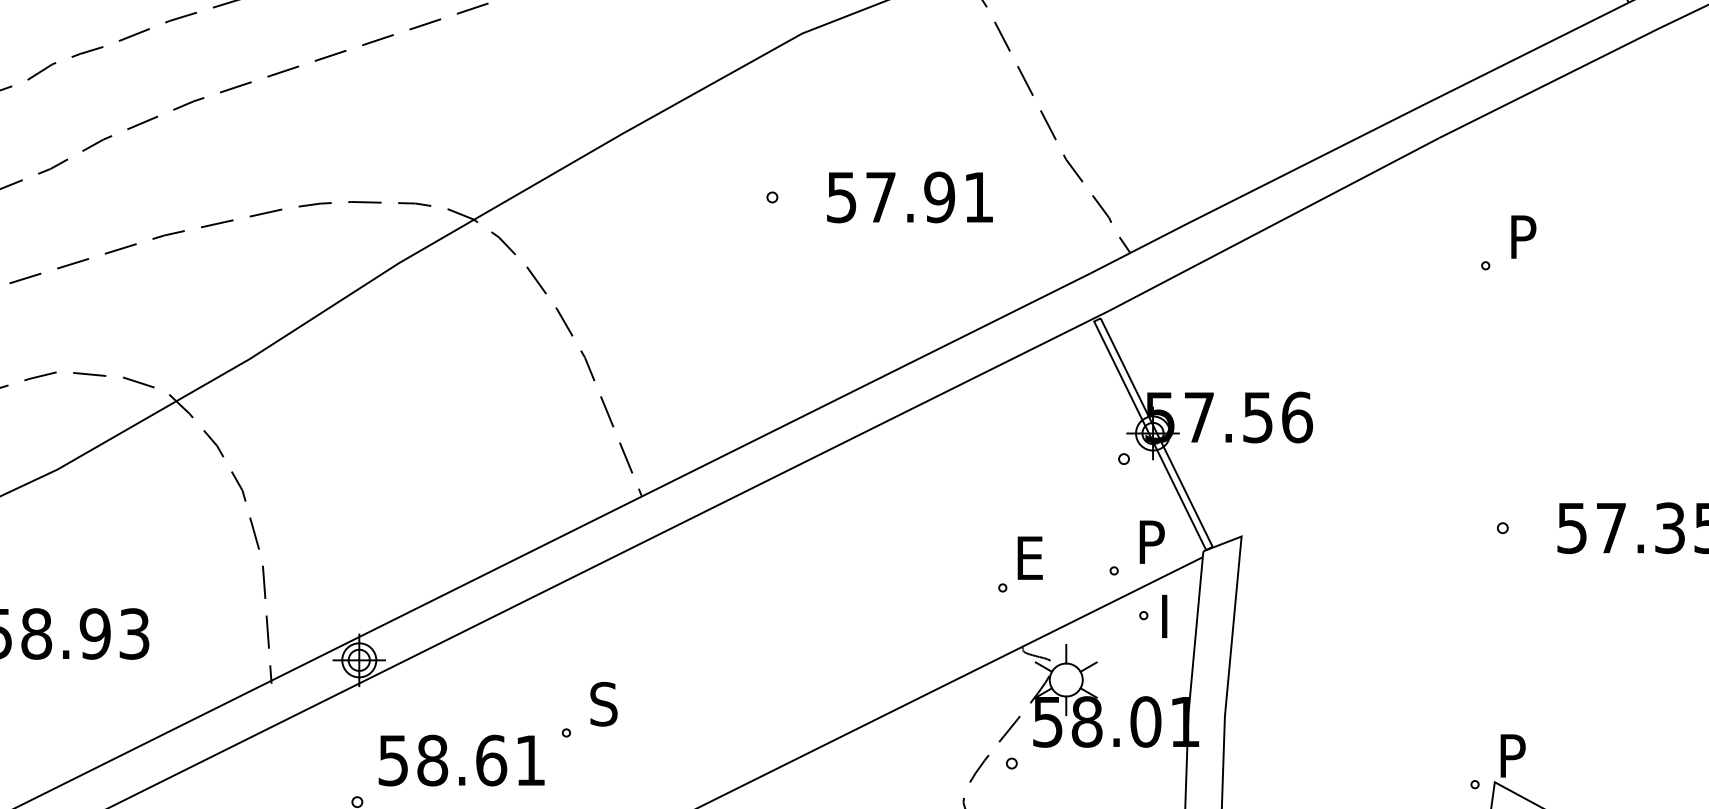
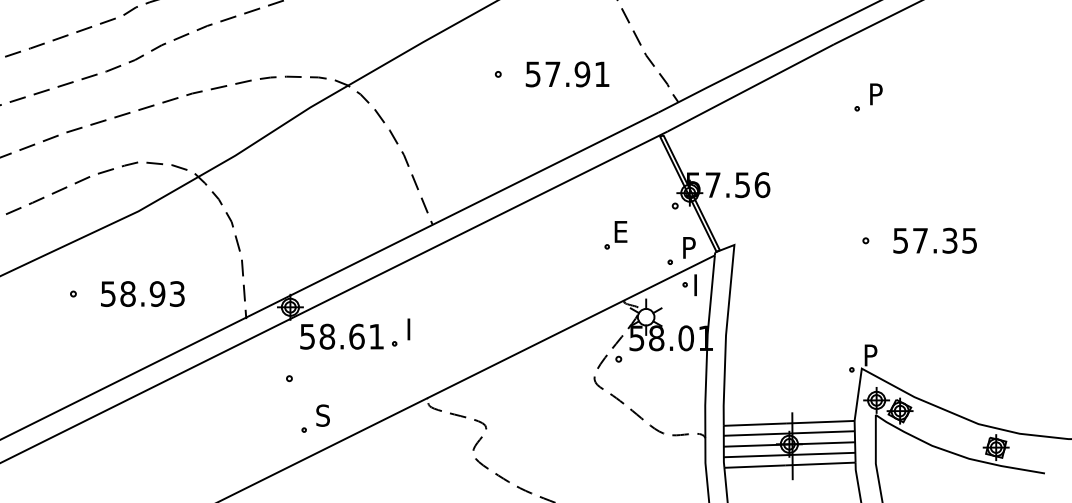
part: (1019, 565) -> (615, 235), moved
text: (603, 704) -> (413, 329), S -> I
text: (460, 760) -> (341, 336), moved

